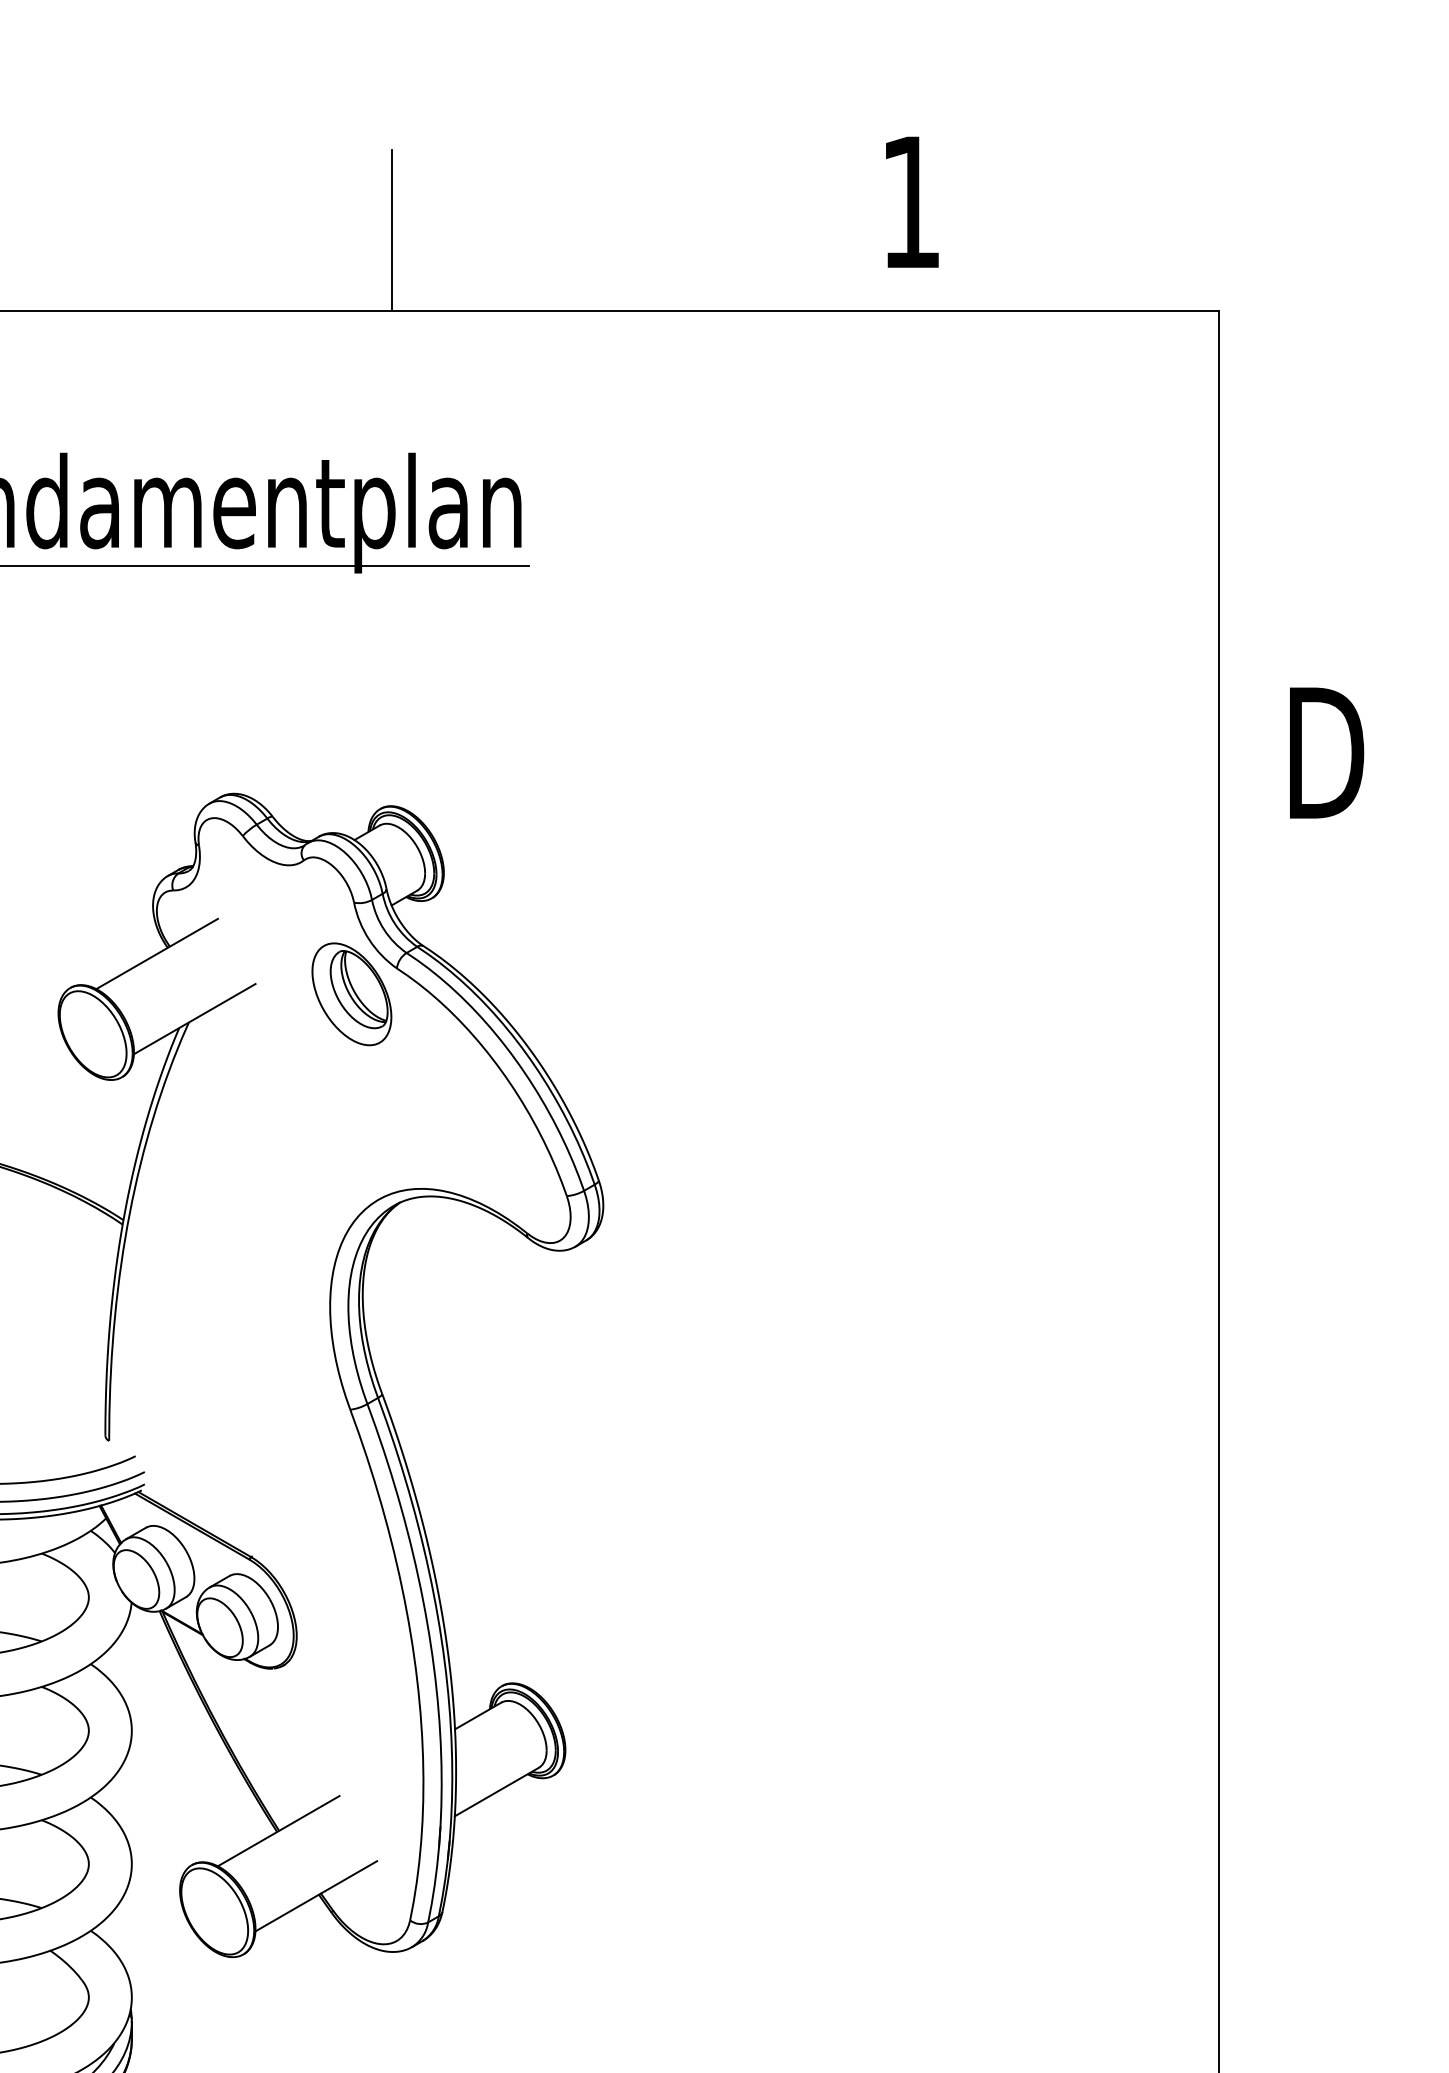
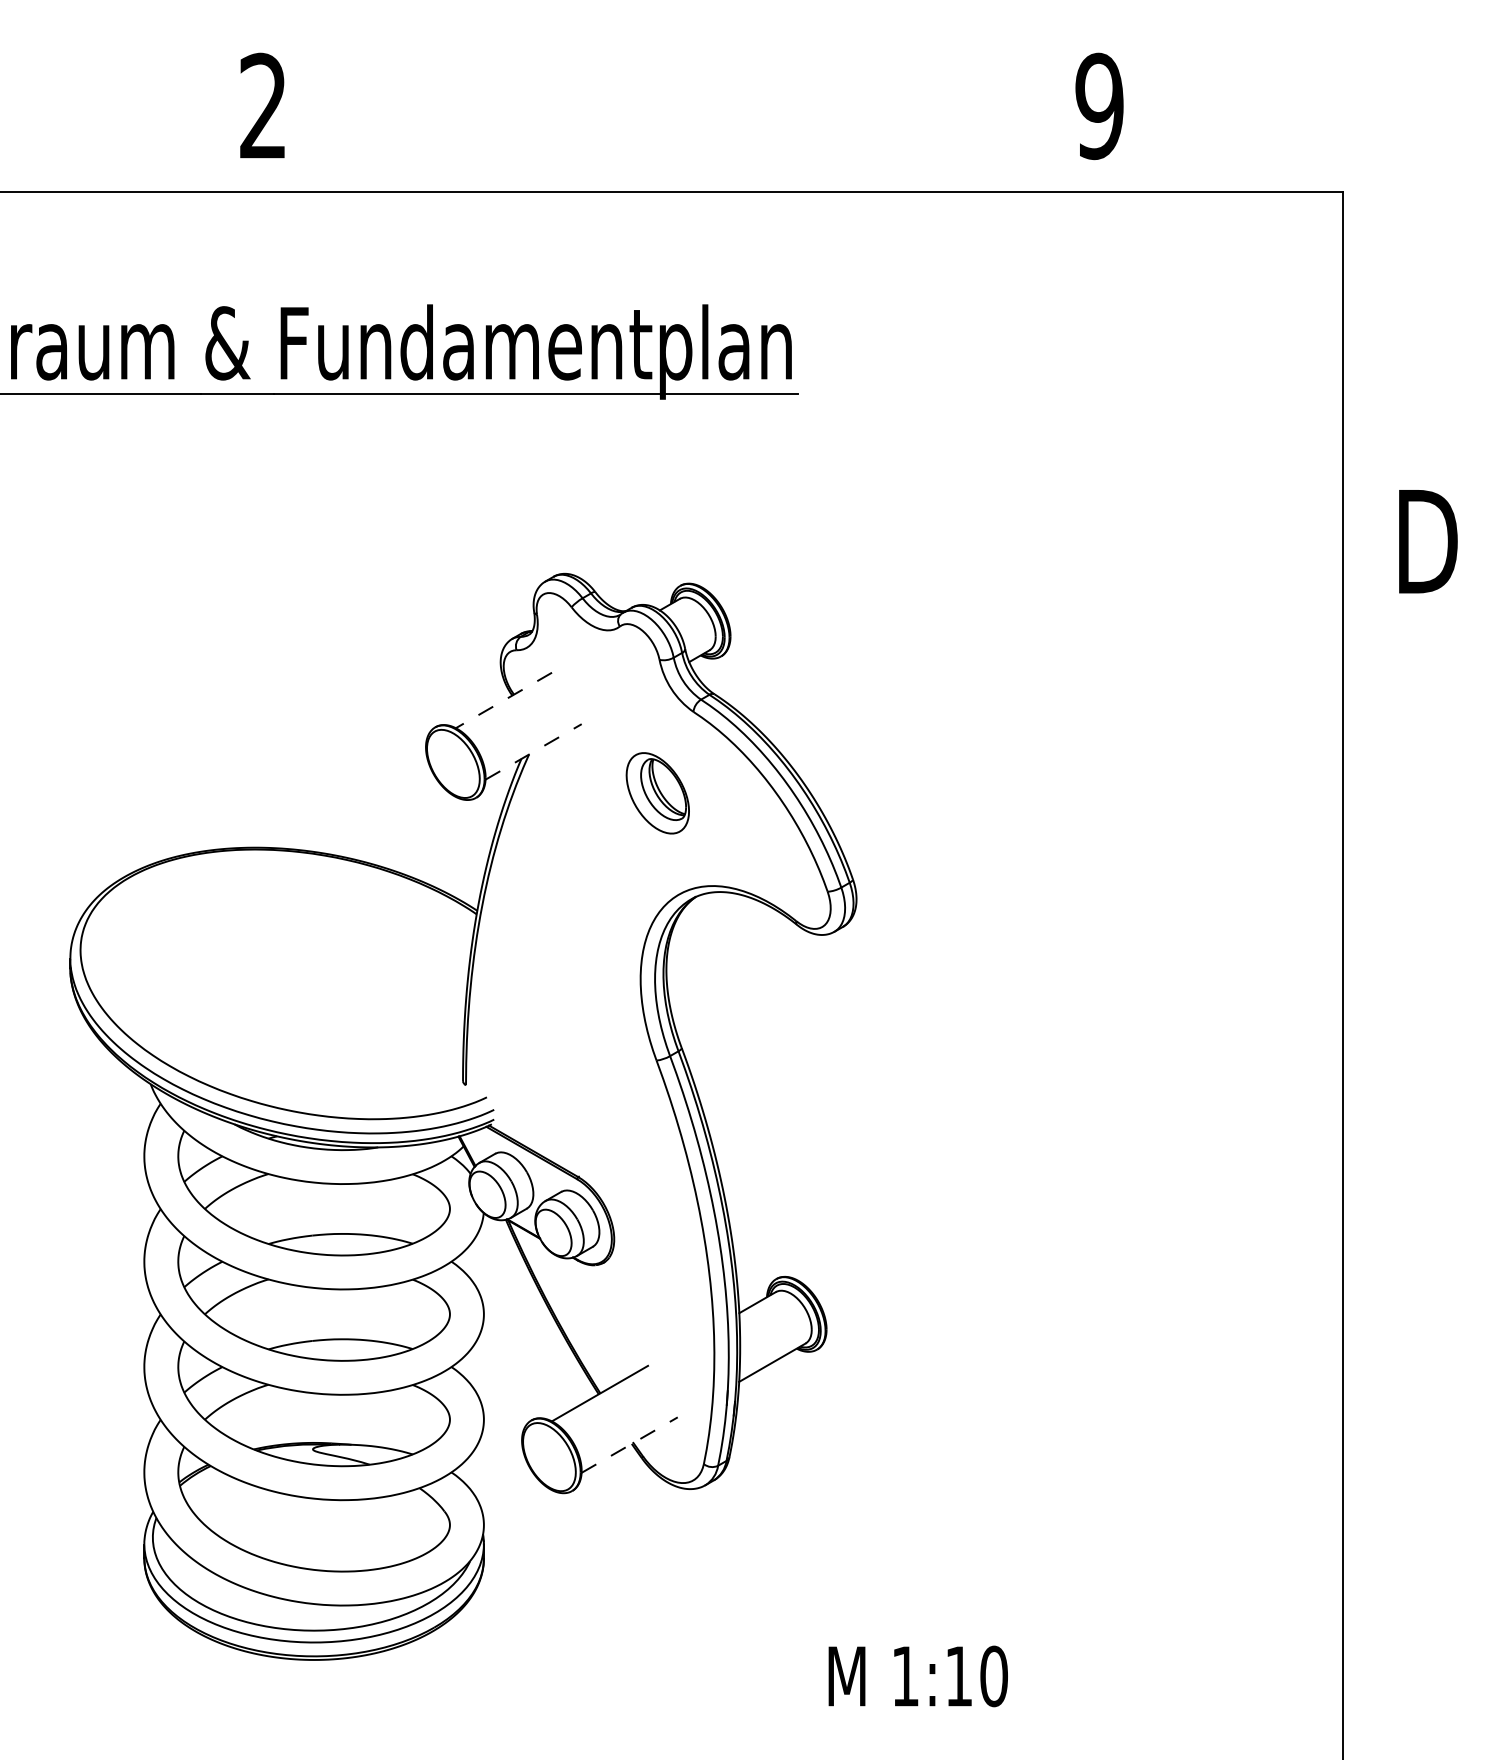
text: (910, 202) -> (1099, 106), 1 -> 9
line: (391, 230) -> (689, 128), removed
line: (156, 954) -> (503, 700), solid -> dashed
part: (351, 994) -> (657, 793), moved
line: (194, 1018) -> (533, 751), solid -> dashed
line: (316, 1896) -> (629, 1445), solid -> dashed

